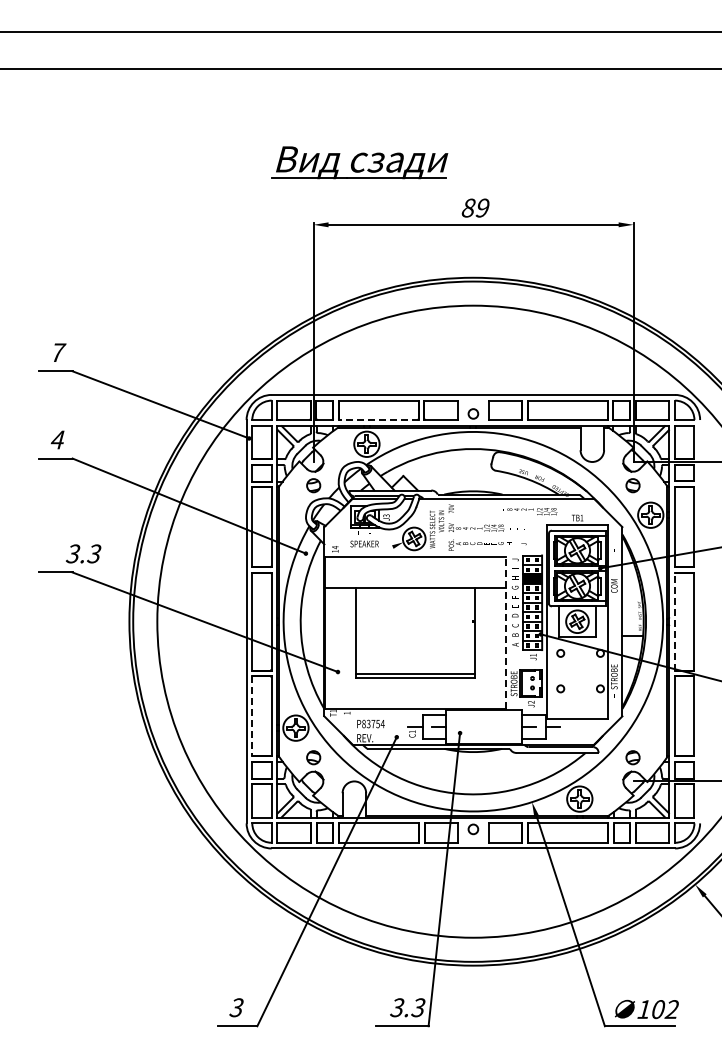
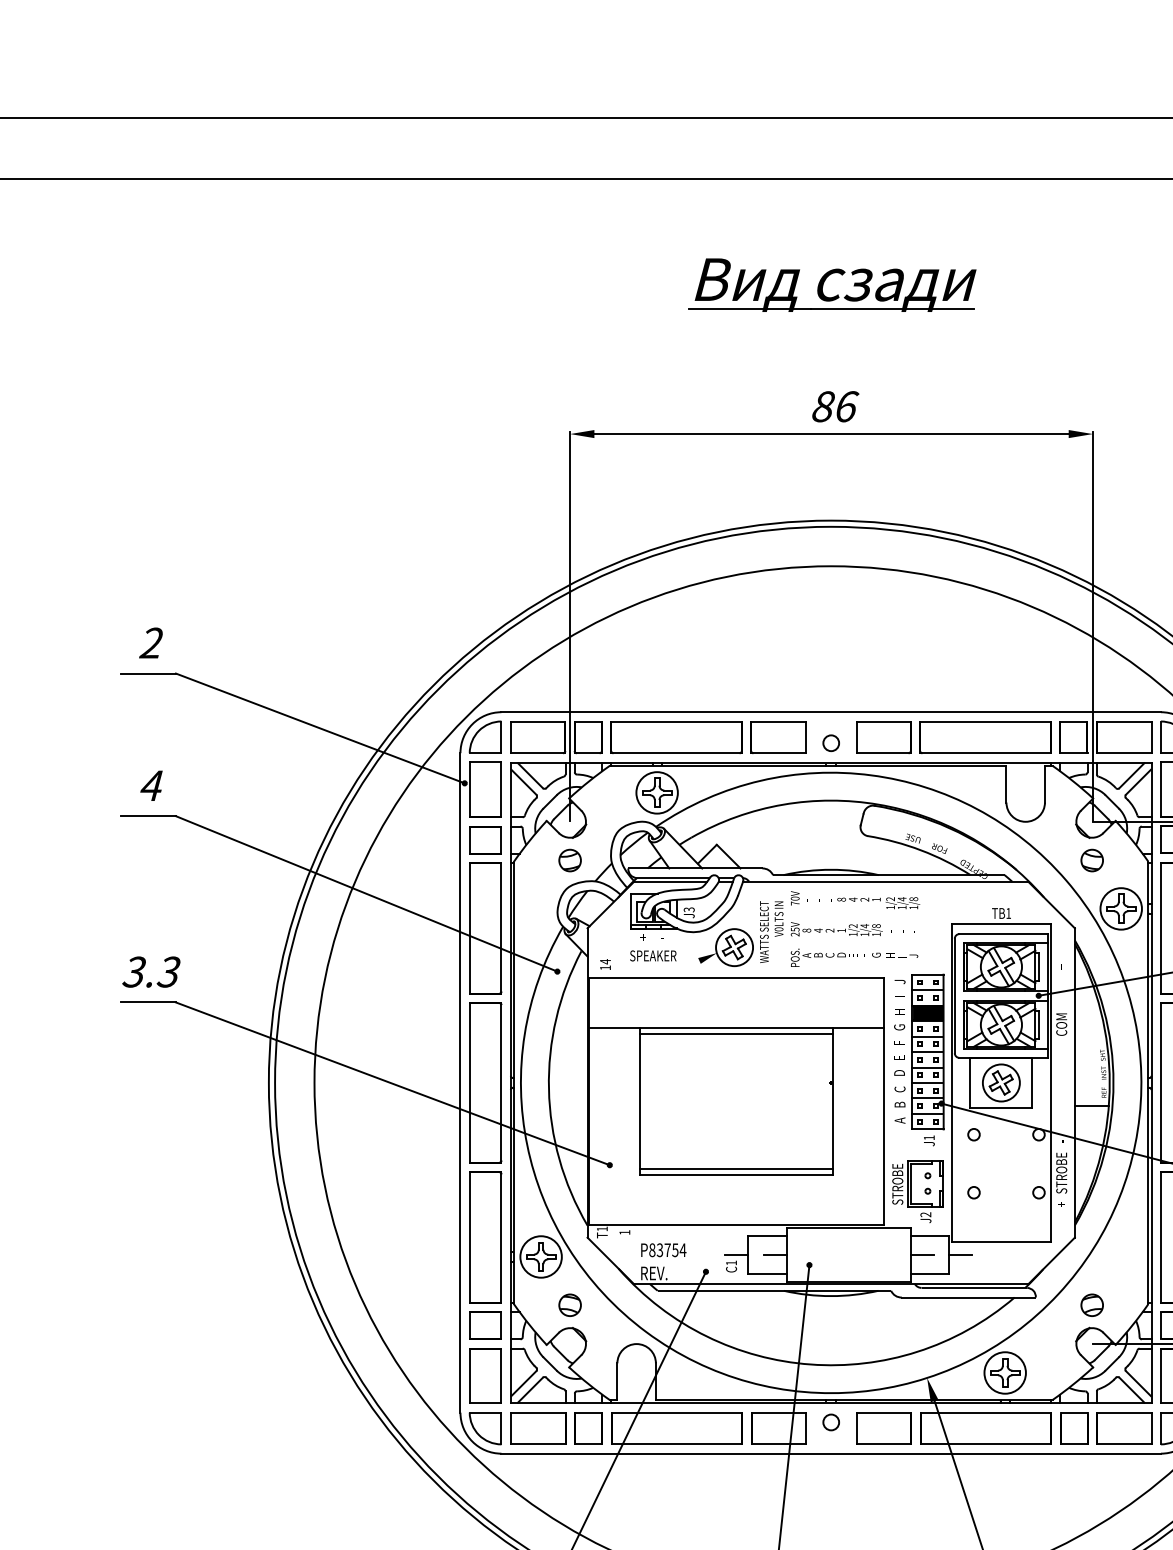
part: (359, 162) -> (831, 284), moved
text: (482, 207) -> (846, 405), 89 -> 86
text: (58, 352) -> (152, 642), 7 -> 2
line: (378, 420) -> (676, 753), dashed -> solid
text: (530, 511) -> (875, 902), moved
text: (83, 553) -> (151, 971), moved
line: (415, 591) -> (736, 1033), added
line: (675, 621) -> (1161, 1082), dashed -> solid
line: (505, 633) -> (883, 1102), dashed -> solid
line: (252, 716) -> (470, 1237), dashed -> solid

